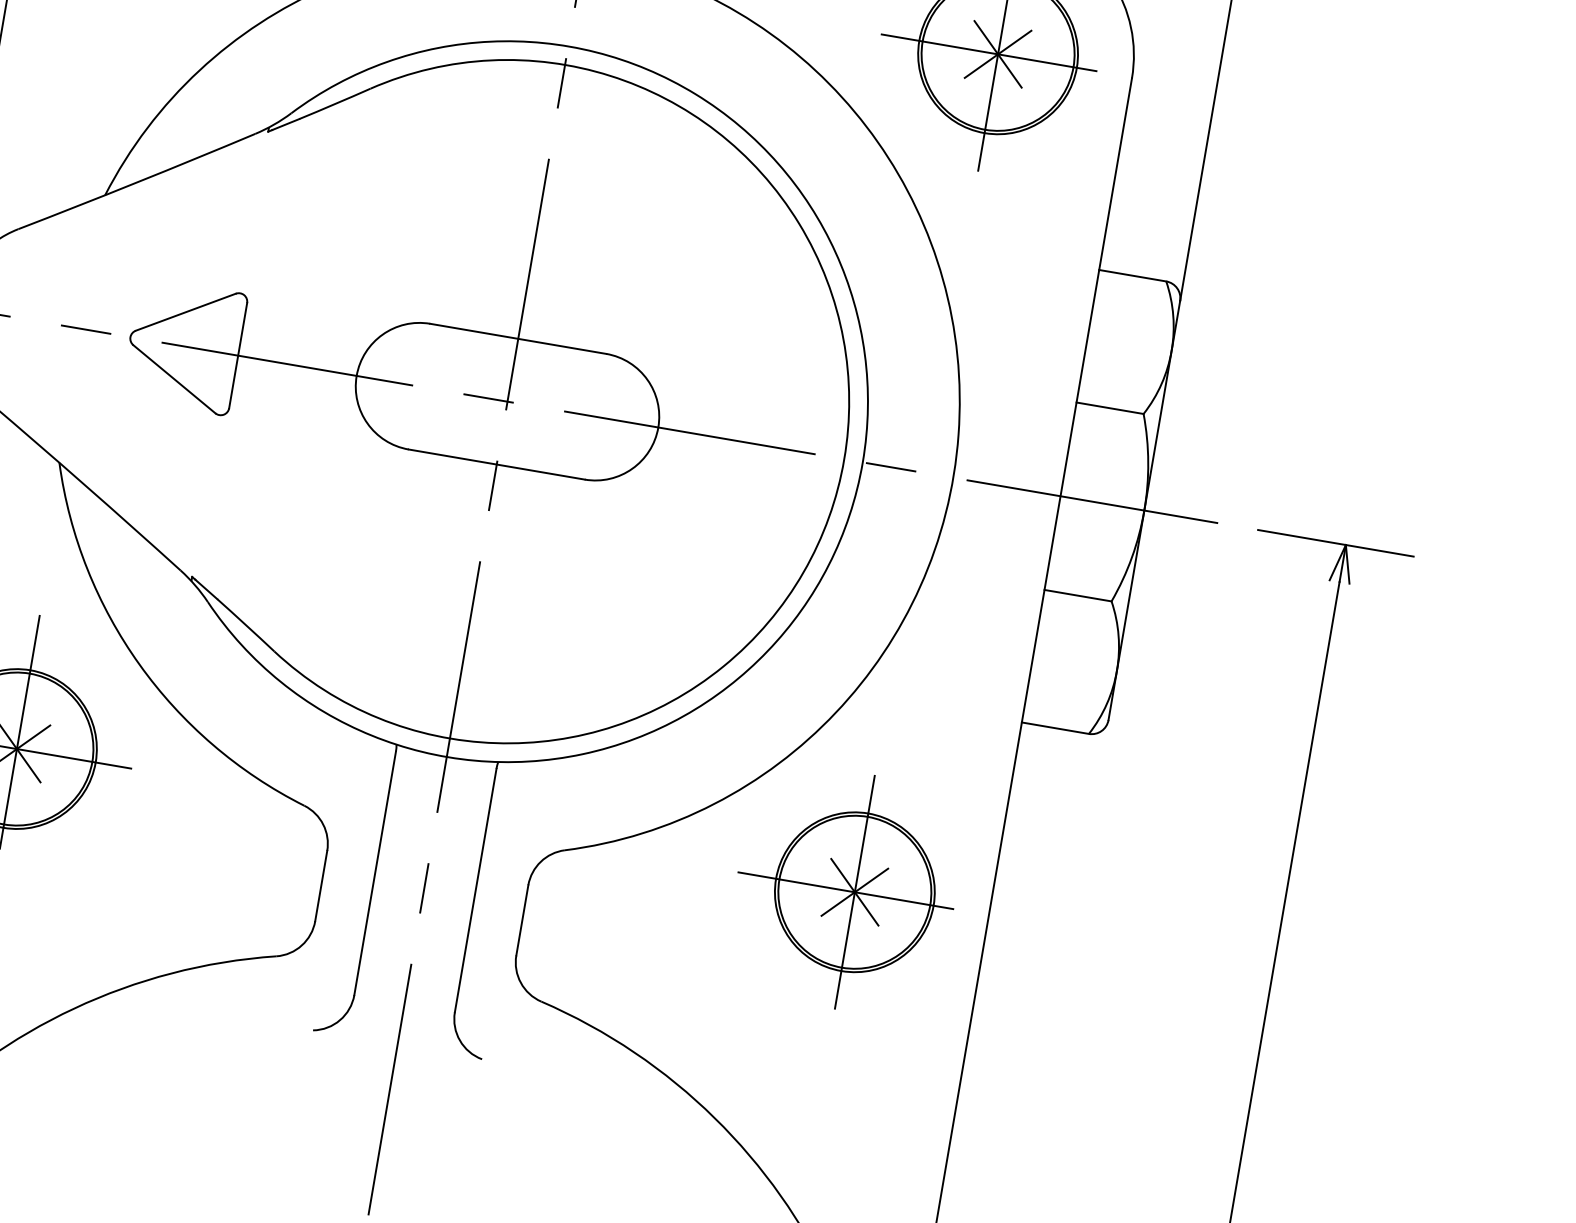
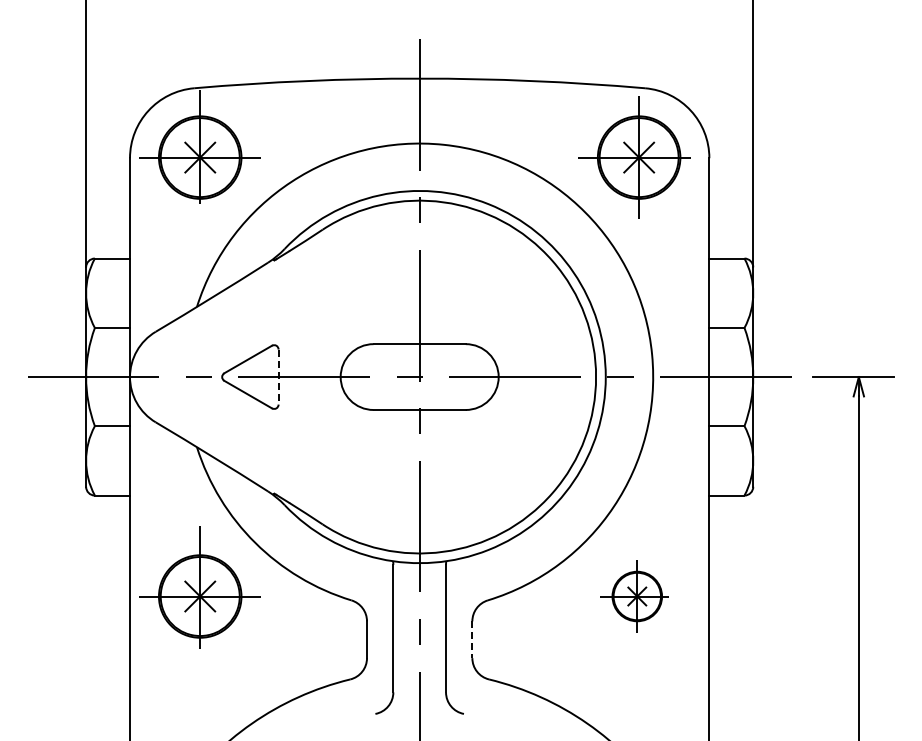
line: (237, 356) -> (278, 377), solid -> dashed
part: (846, 890) -> (634, 596), size x0.6
line: (522, 921) -> (472, 640), solid -> dashed

